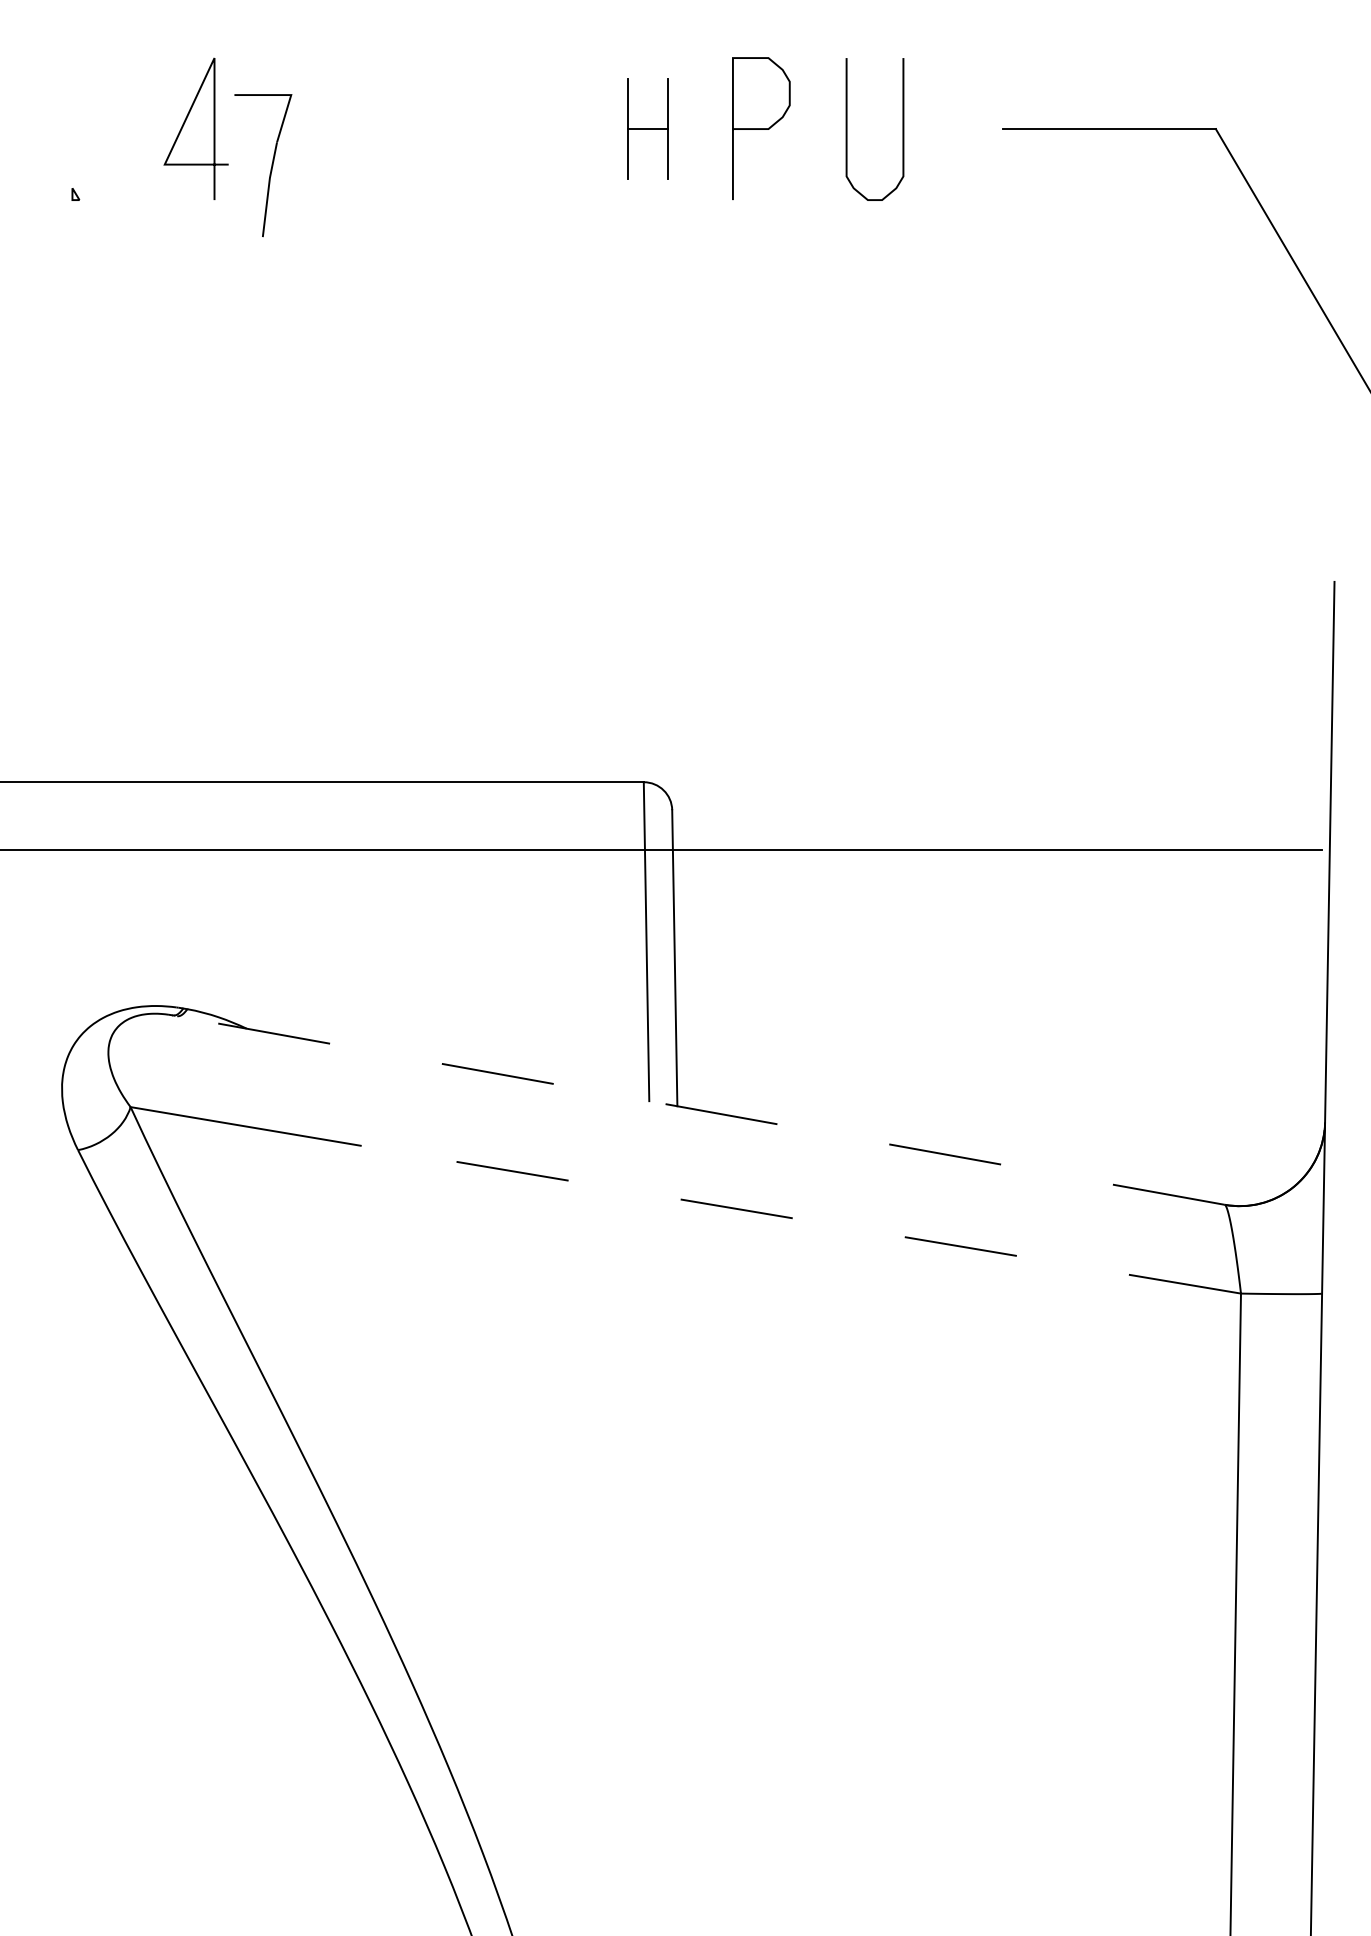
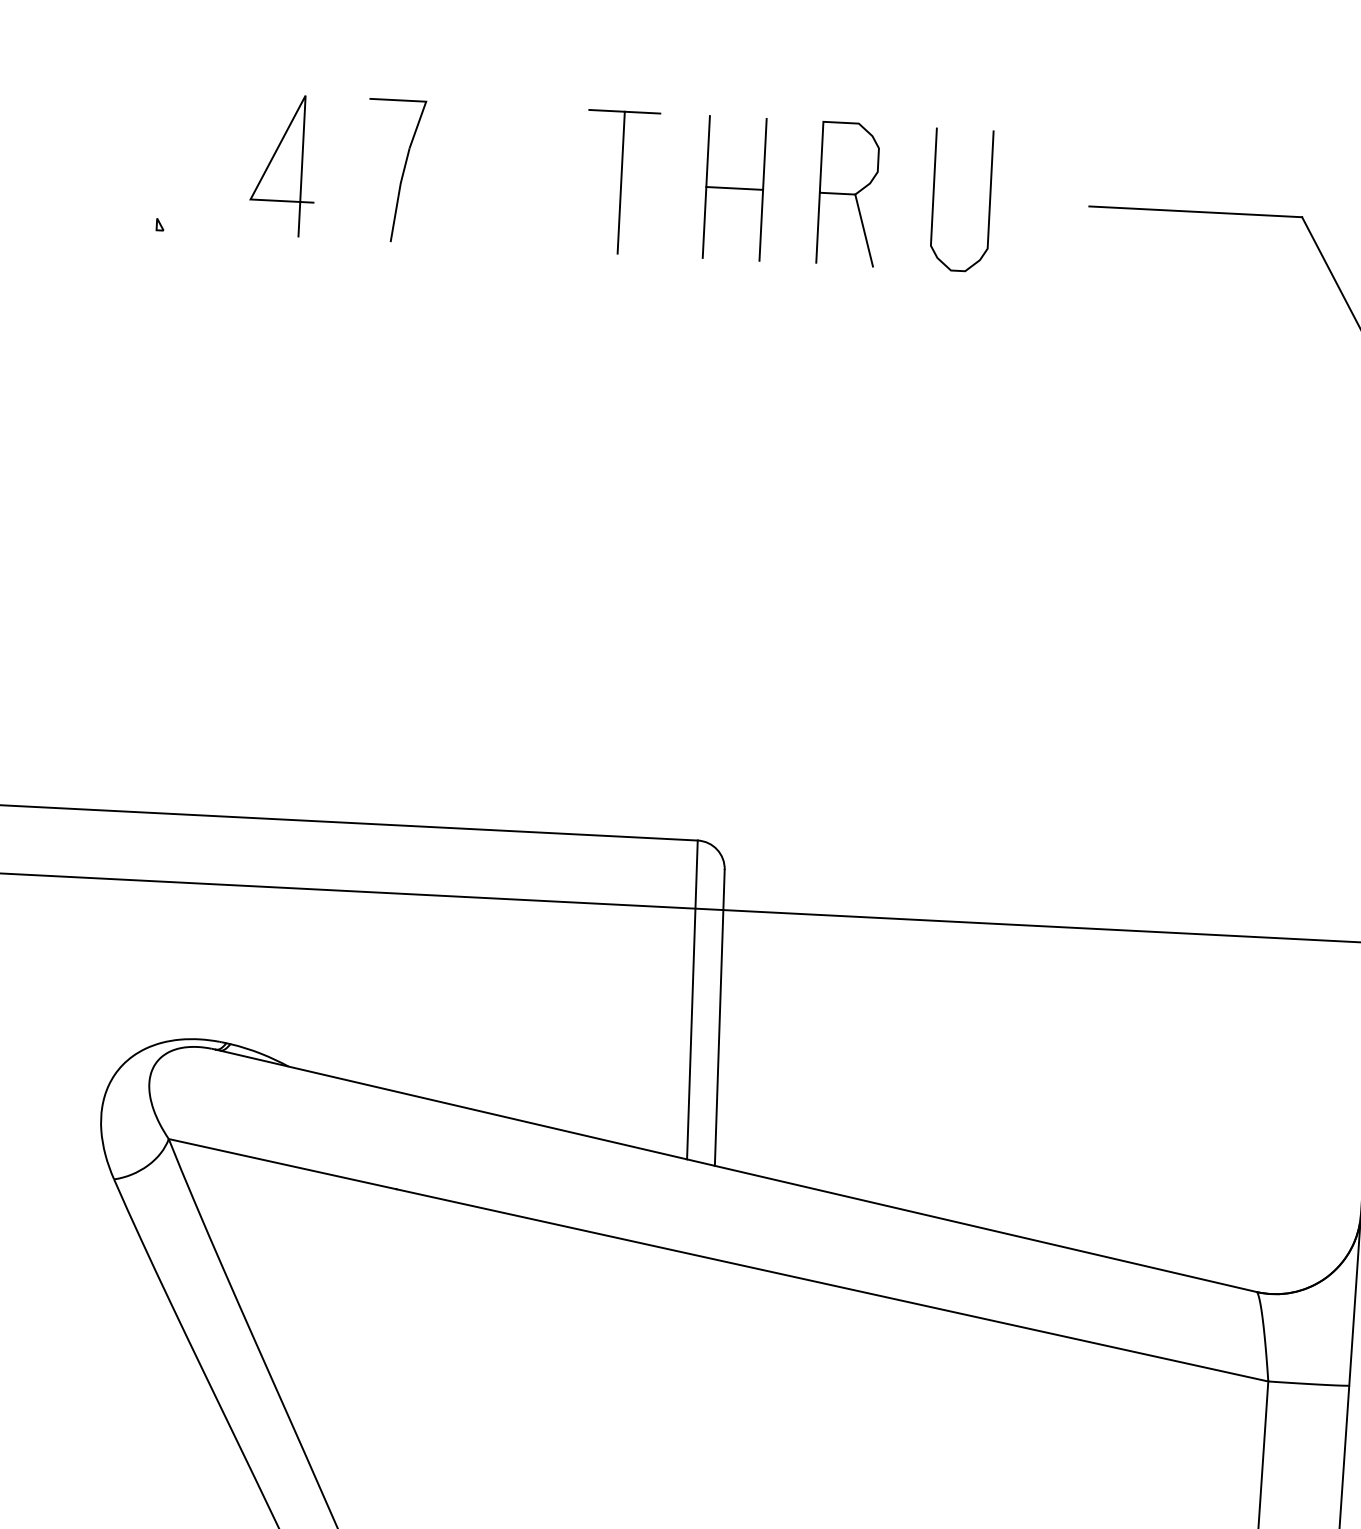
part: (534, 128) -> (621, 182), added
part: (647, 128) -> (734, 187), size x1.43
line: (778, 164) -> (863, 230), added
part: (270, 168) -> (401, 173), moved
line: (698, 1110) -> (735, 1171), dashed -> solid
line: (800, 1219) -> (832, 1285), dashed -> solid

